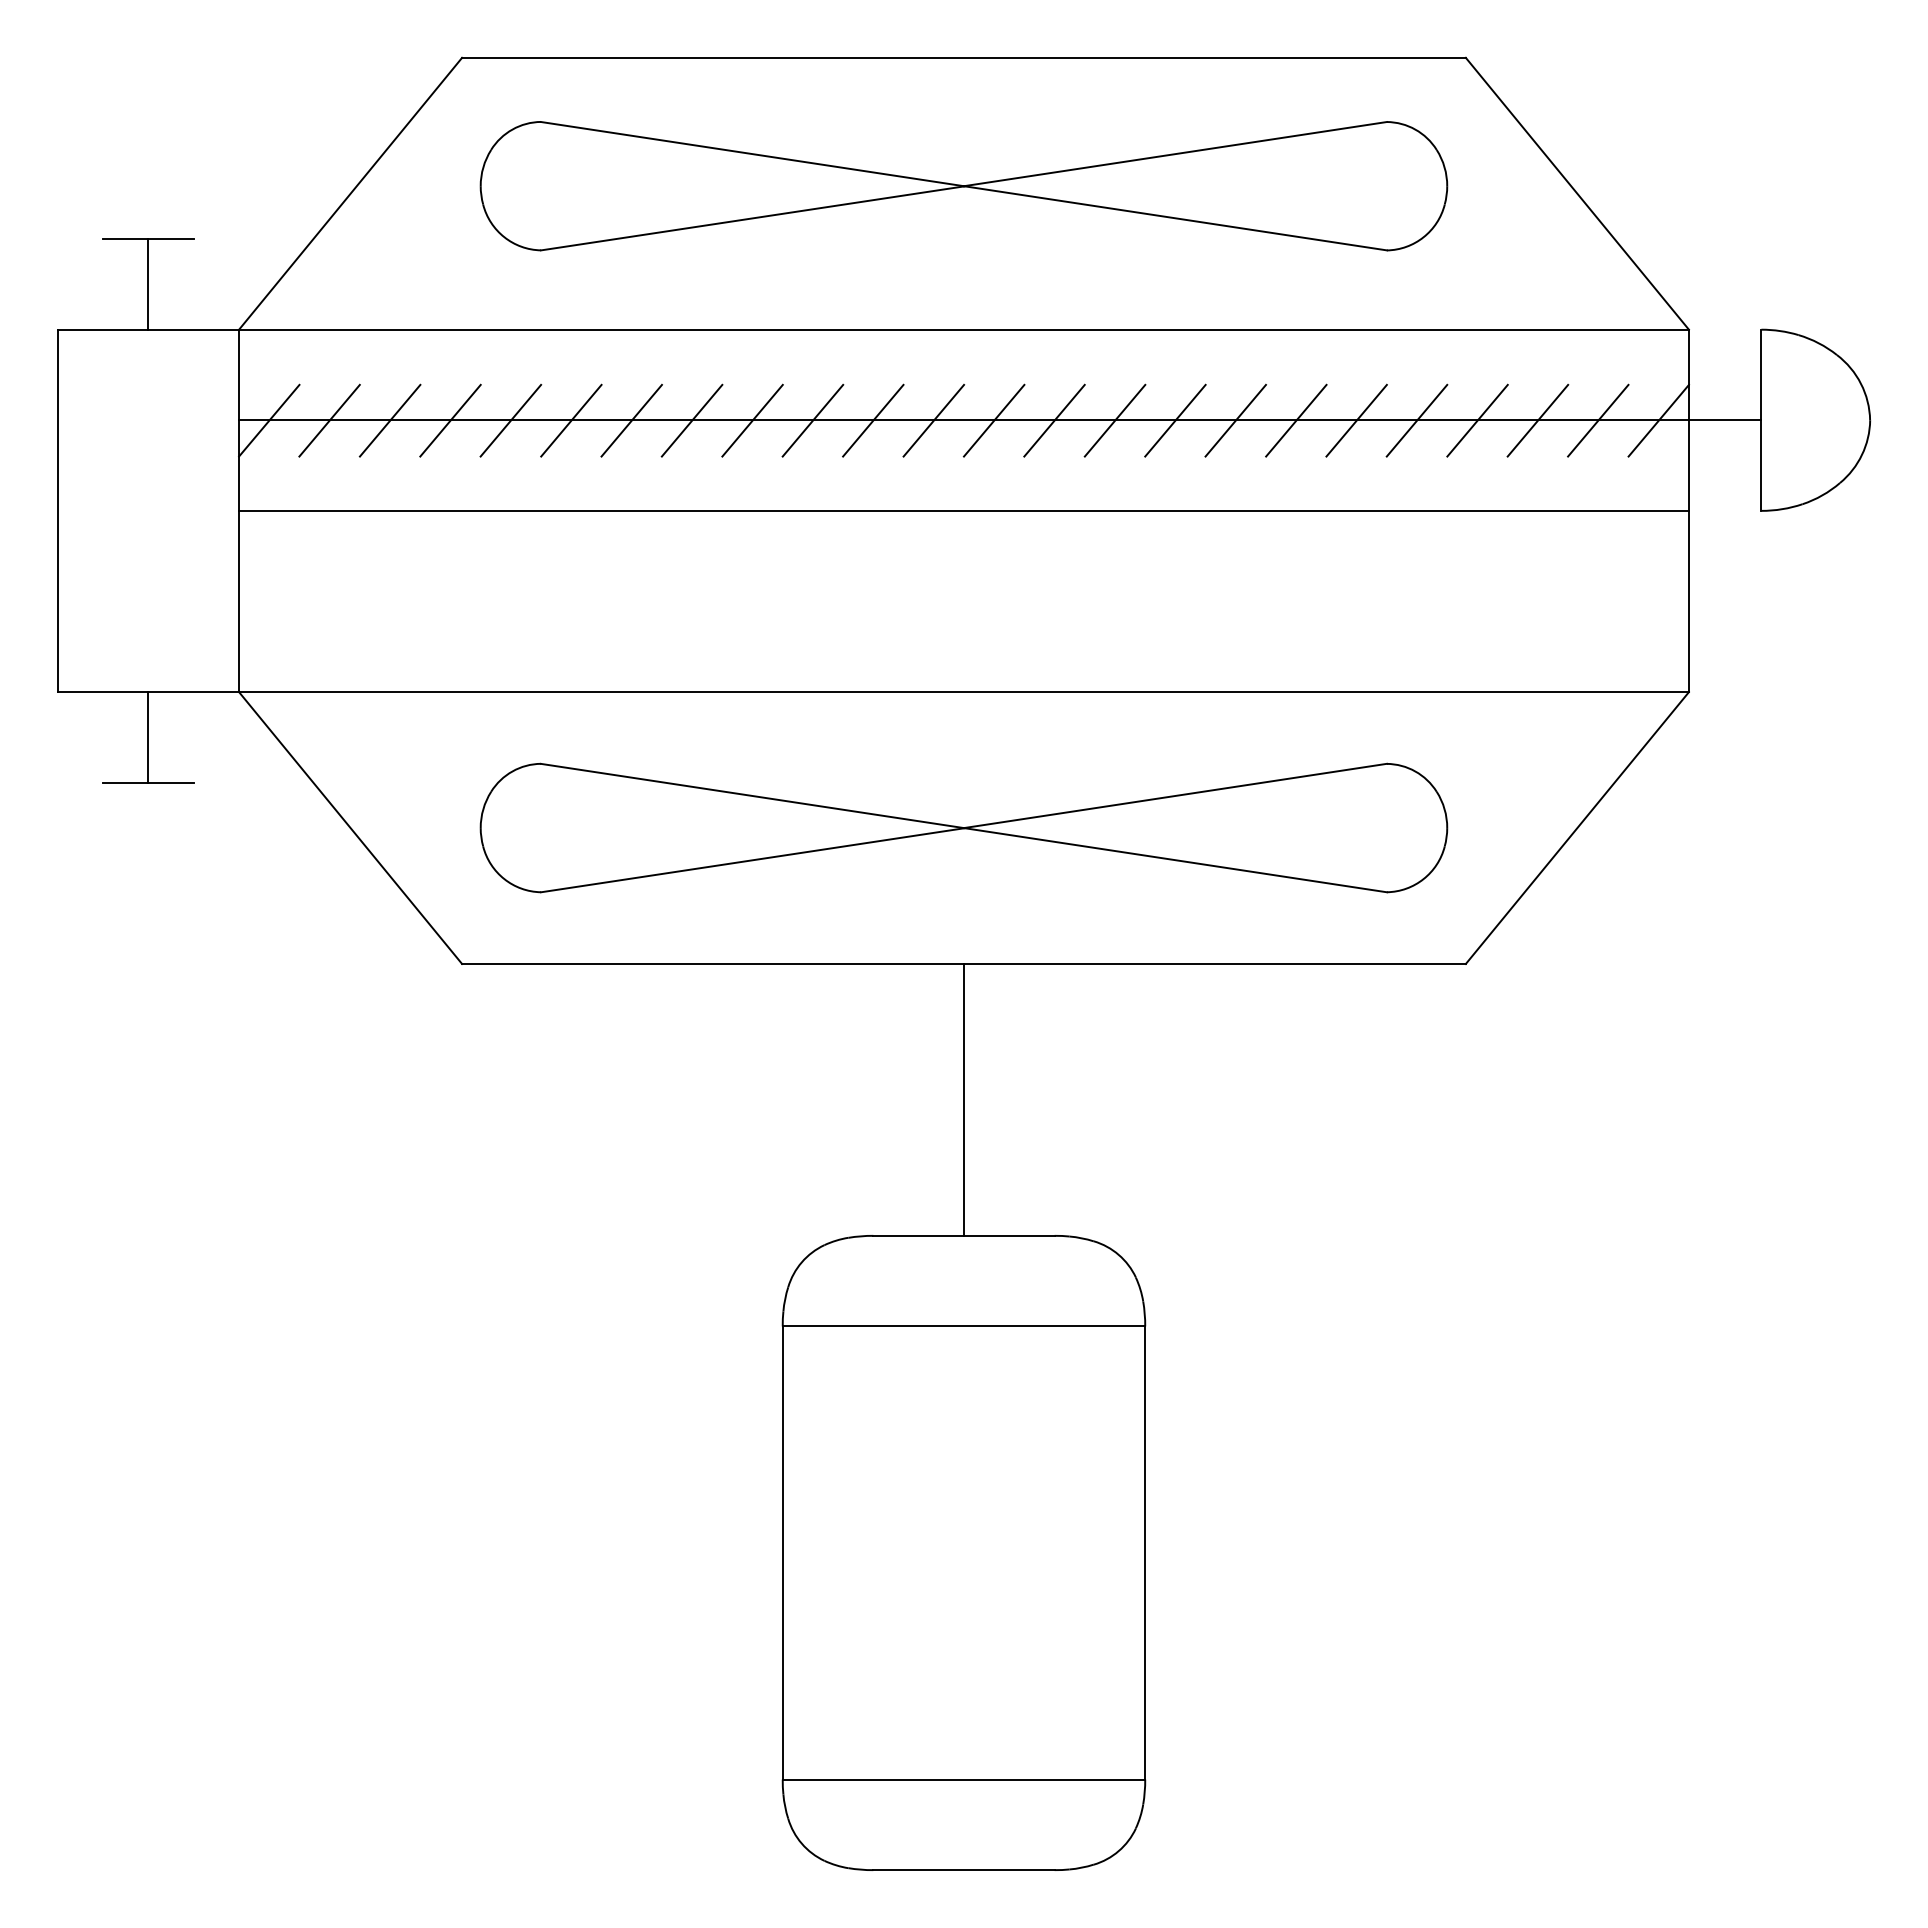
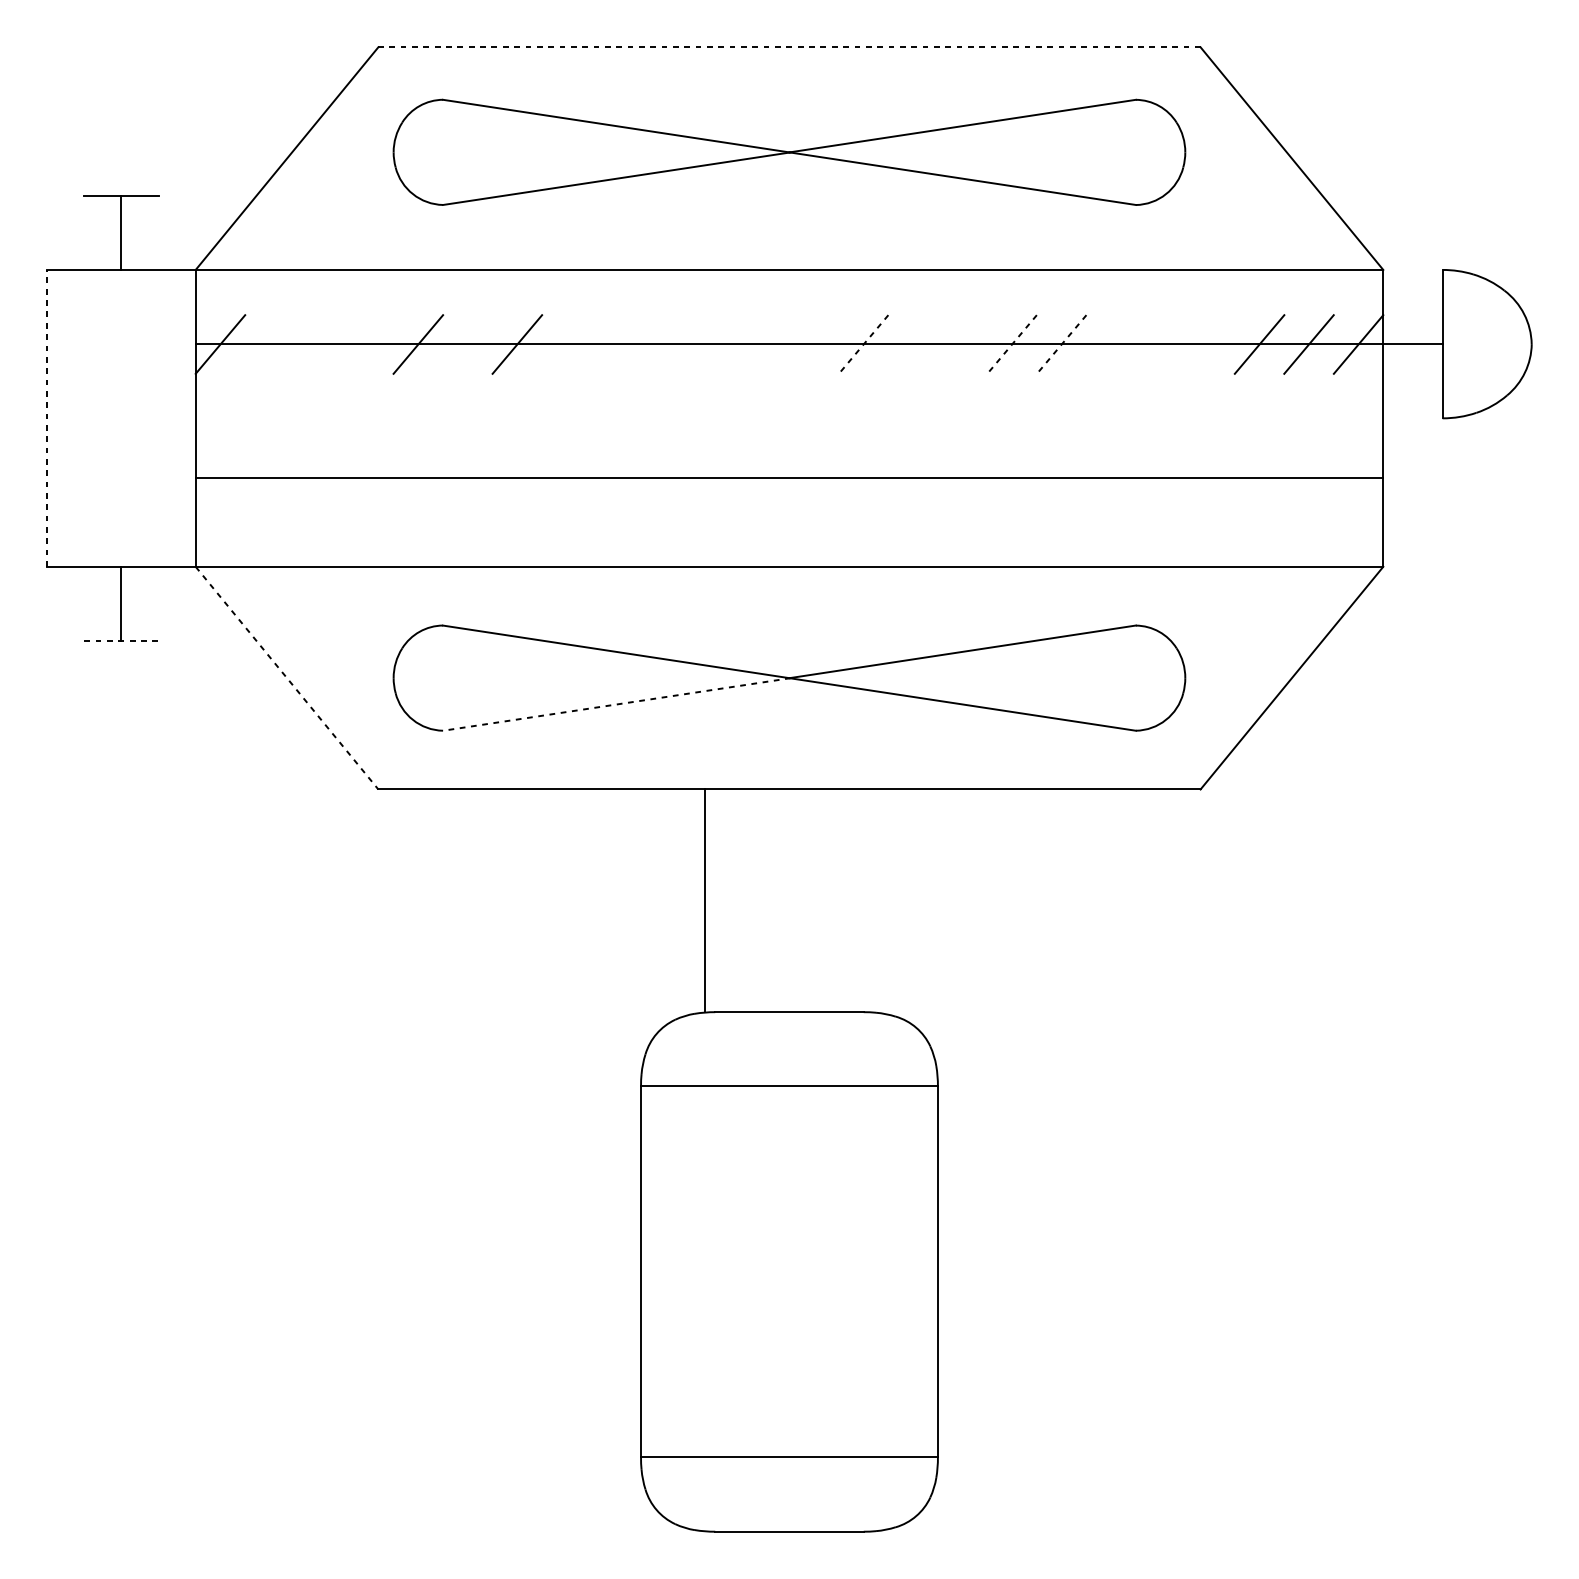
line: (963, 57) -> (789, 46), solid -> dashed
line: (329, 420) -> (269, 344), removed
line: (389, 420) -> (318, 344), removed
line: (450, 420) -> (368, 344), removed
line: (571, 420) -> (468, 344), removed
line: (691, 420) -> (566, 344), removed
line: (752, 420) -> (616, 344), removed
line: (812, 420) -> (665, 344), removed
line: (873, 420) -> (715, 344), removed
line: (933, 420) -> (764, 344), removed
line: (993, 420) -> (813, 344), removed
line: (1054, 420) -> (863, 344), solid -> dashed
line: (1114, 420) -> (912, 344), removed
line: (1175, 420) -> (962, 344), removed
line: (1235, 420) -> (1011, 344), solid -> dashed
line: (1296, 420) -> (1061, 344), solid -> dashed
line: (1356, 420) -> (1110, 344), removed
line: (1416, 420) -> (1160, 344), removed
line: (1477, 420) -> (1210, 344), removed
line: (57, 510) -> (46, 418), solid -> dashed
line: (963, 510) -> (789, 477), moved
line: (148, 782) -> (121, 640), solid -> dashed
line: (350, 828) -> (286, 678), solid -> dashed
line: (753, 860) -> (617, 704), solid -> dashed
line: (963, 1099) -> (704, 900), moved

